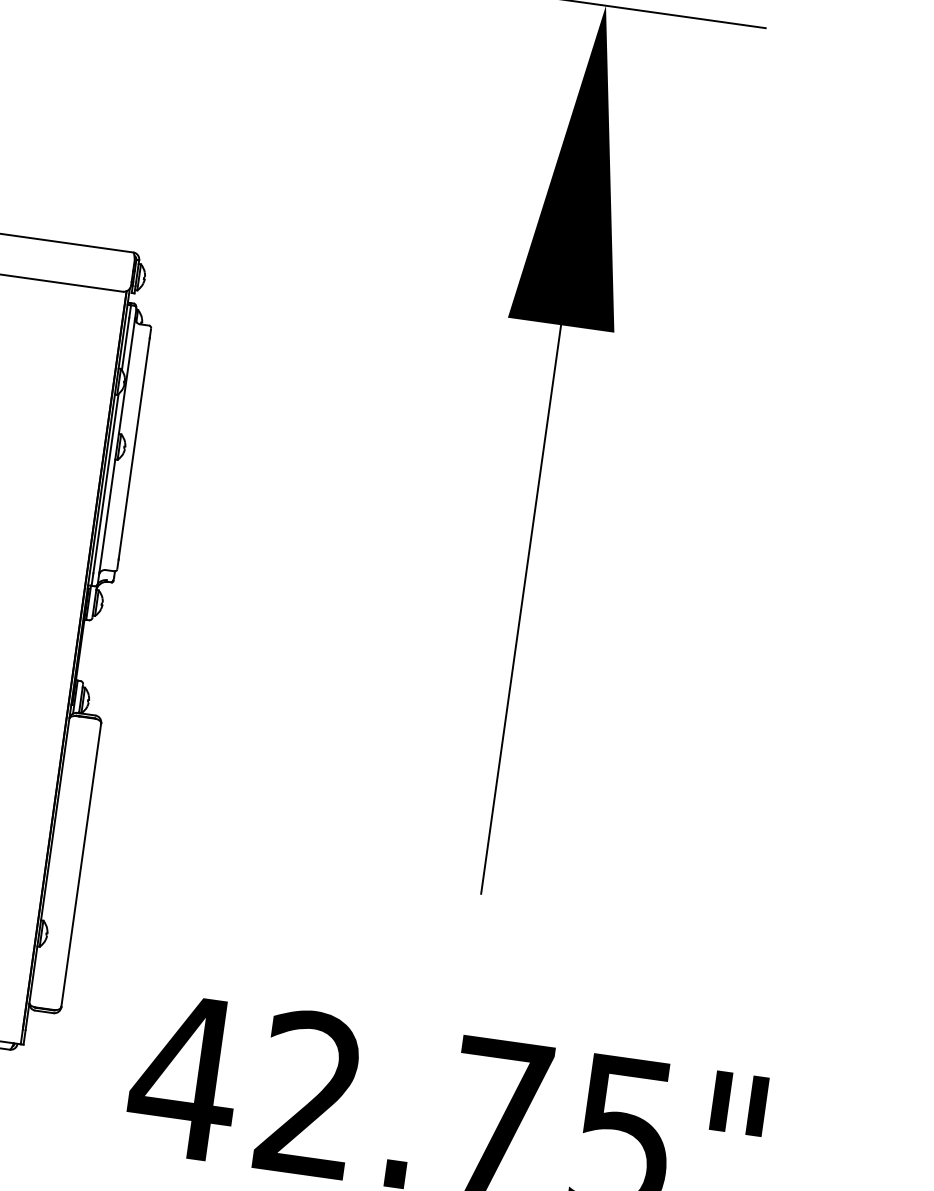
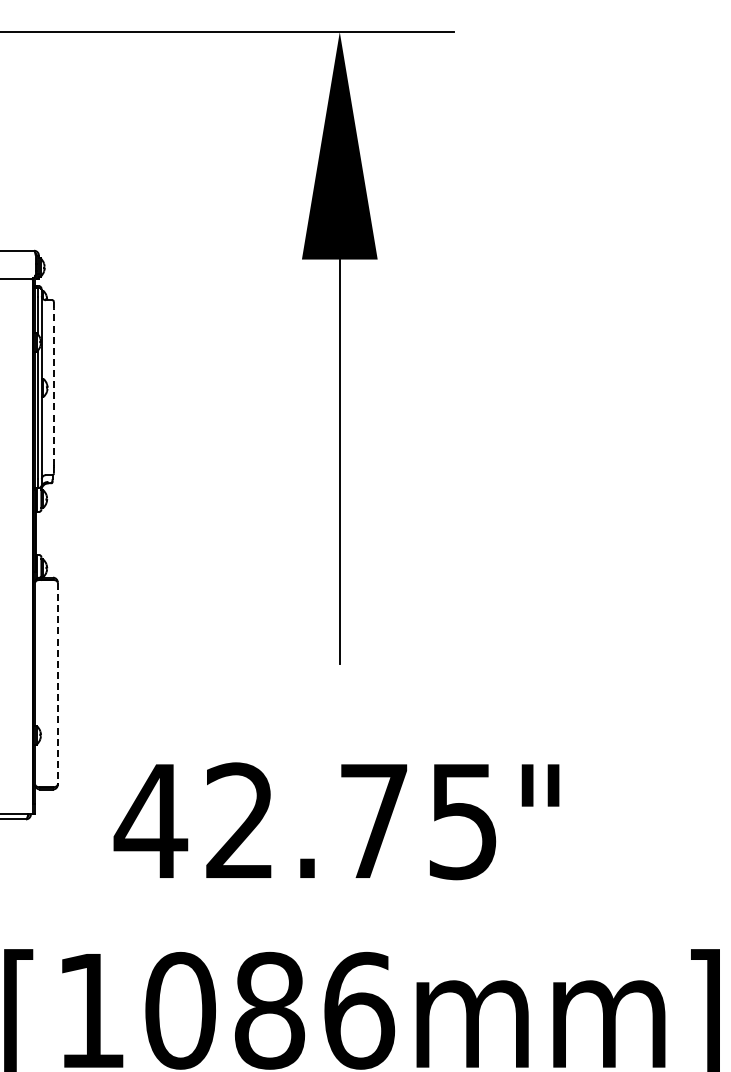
line: (133, 448) -> (53, 387), solid -> dashed
line: (80, 865) -> (57, 683), solid -> dashed

